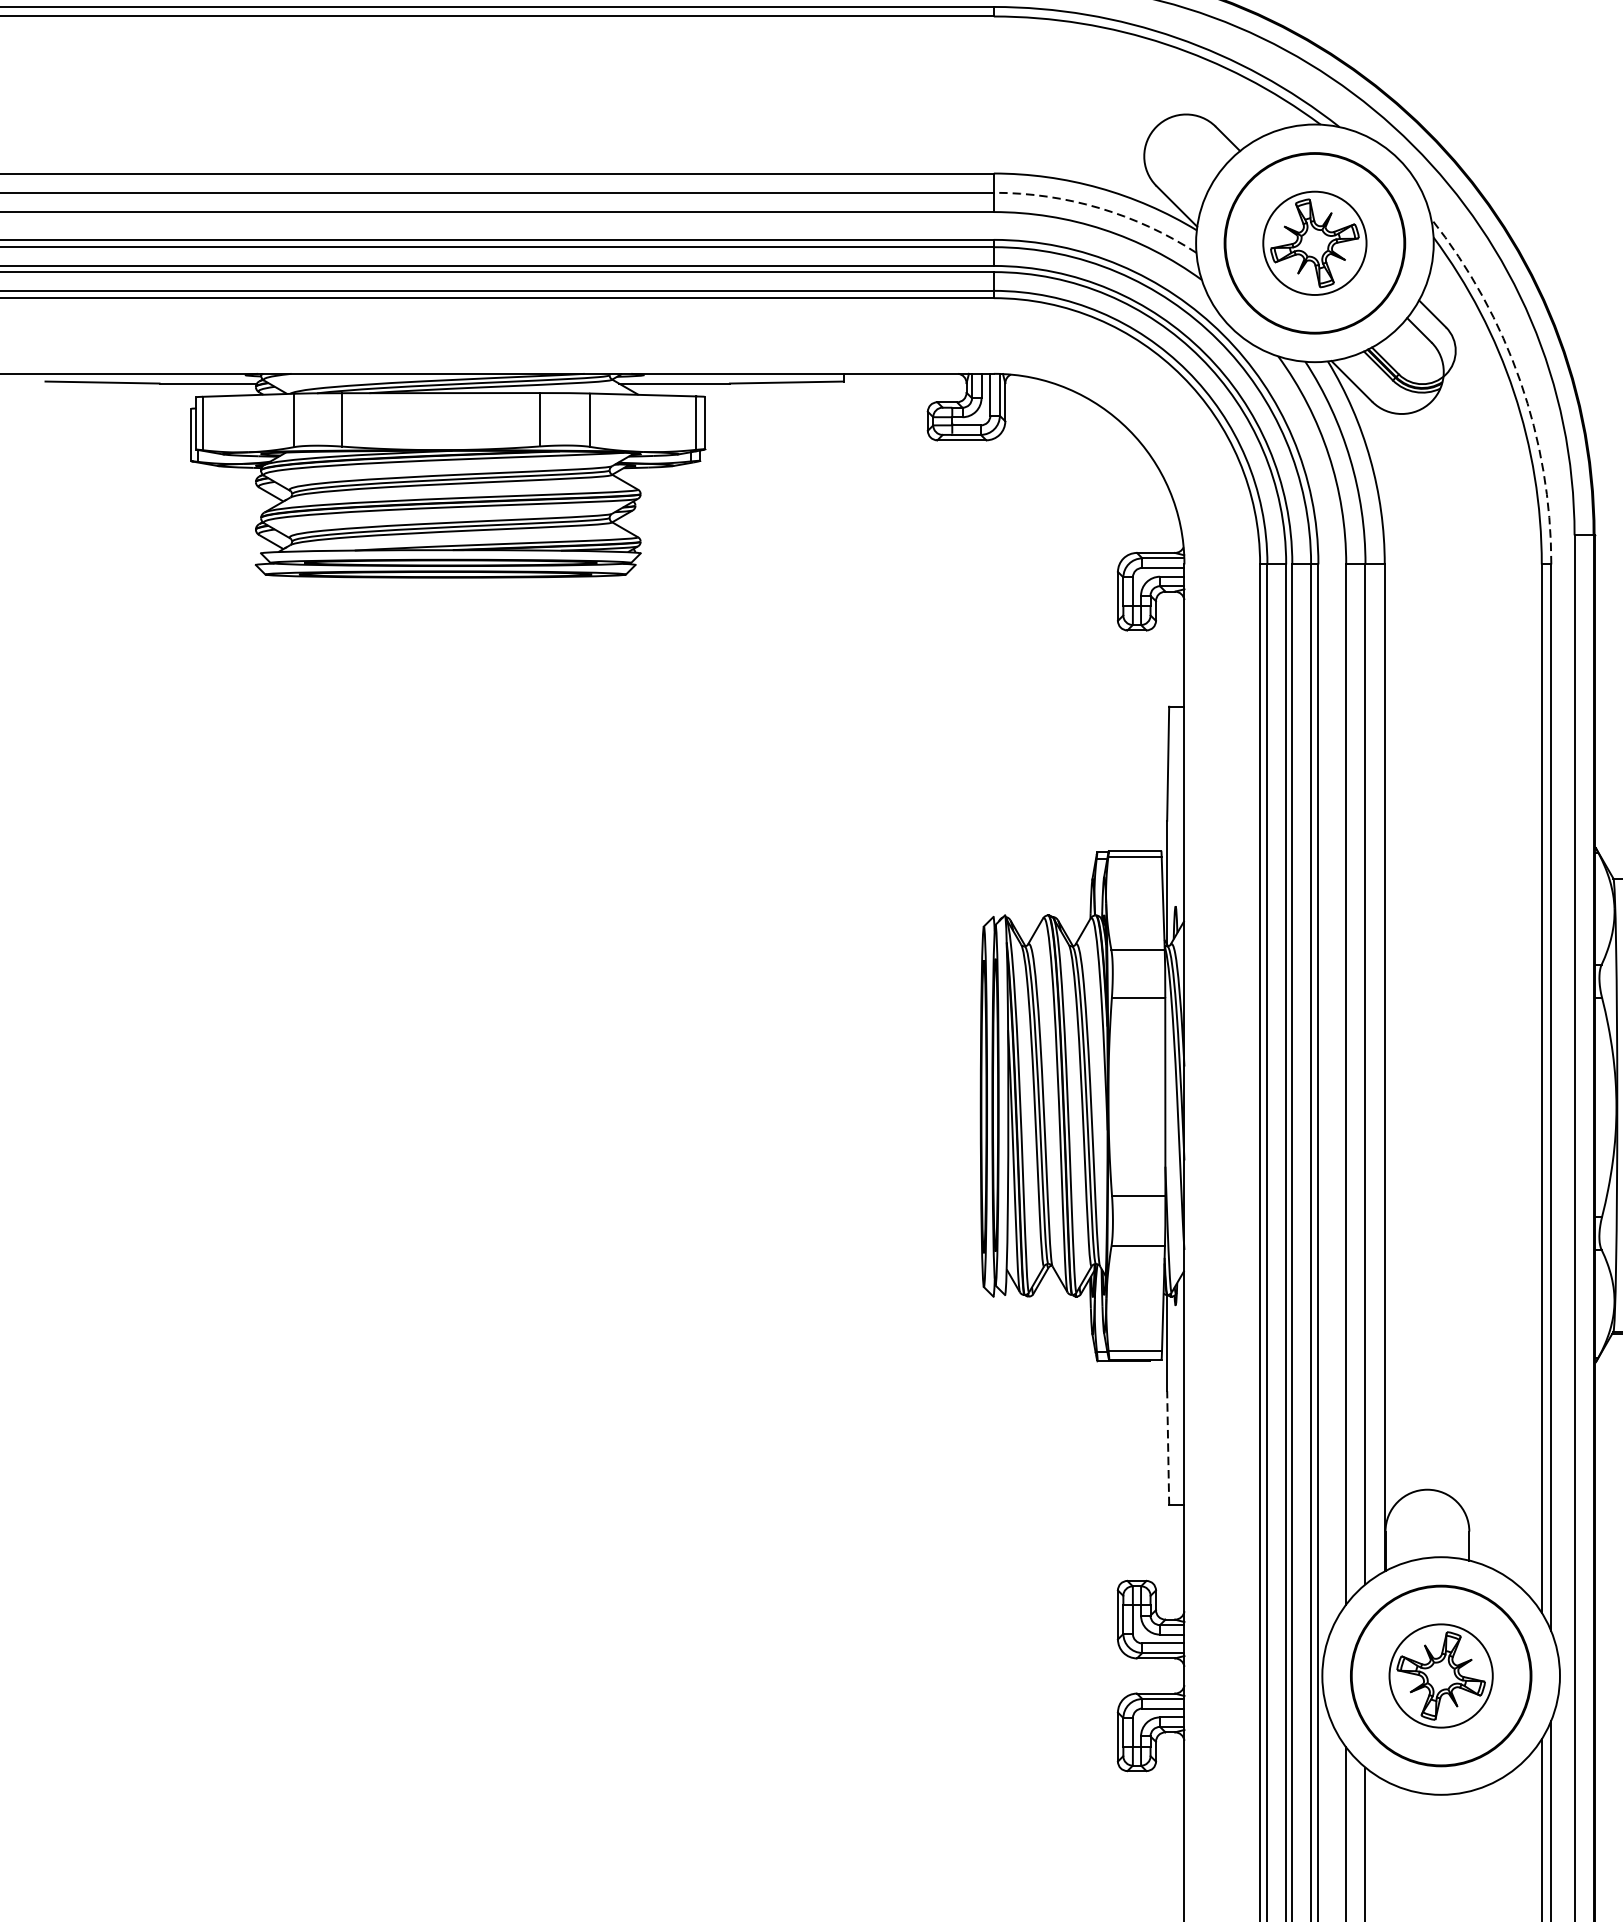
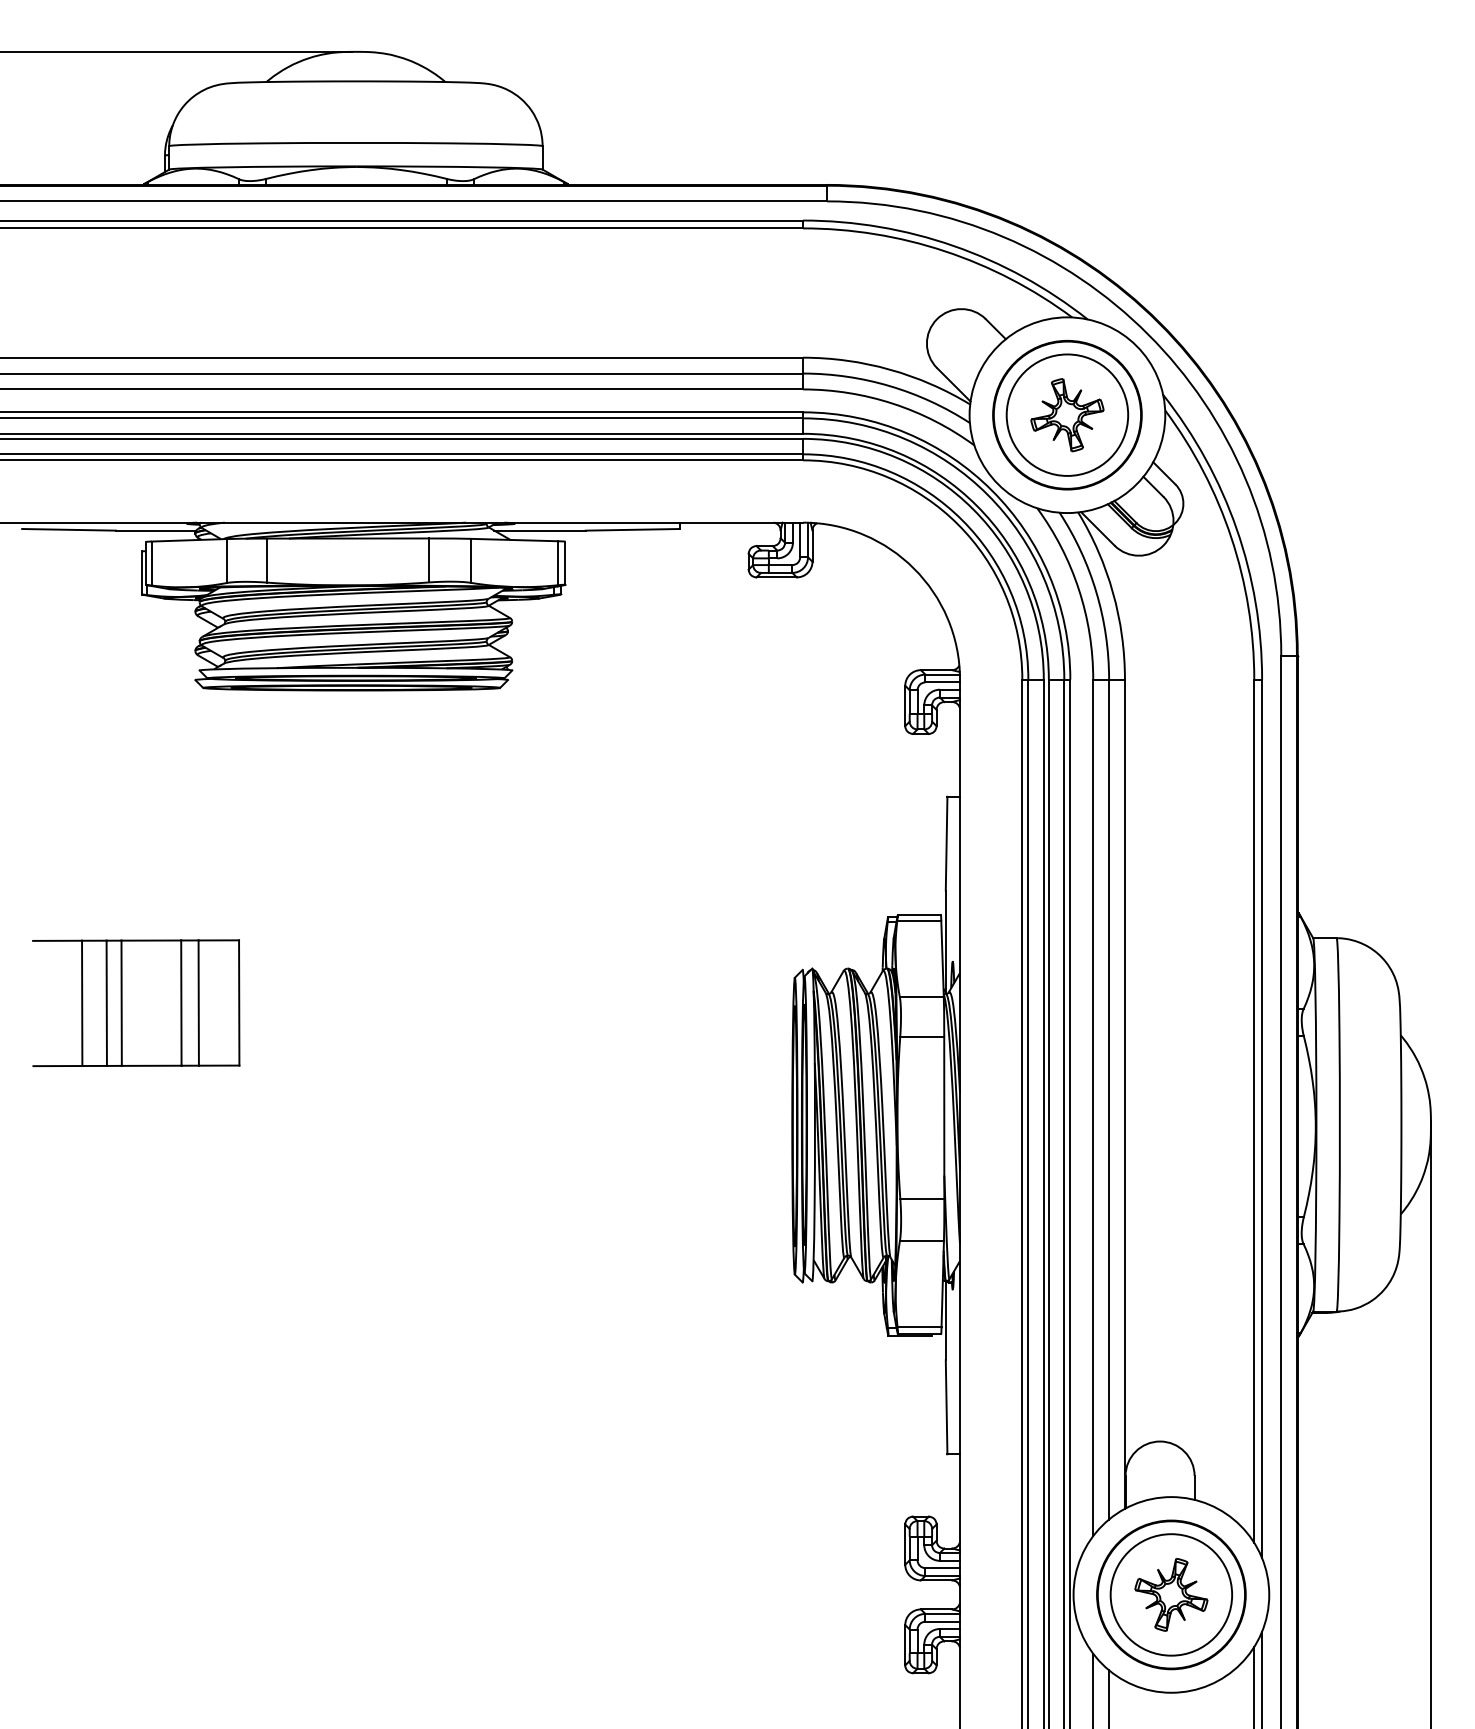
arc: (1100, 208) -> (890, 386), dashed -> solid
circle: (1314, 242) -> (1067, 414), size x1.43
arc: (1520, 380) -> (1236, 528), dashed -> solid
part: (184, 956) -> (136, 1002), added
line: (1168, 1448) -> (946, 1407), dashed -> solid
circle: (1441, 1675) -> (1171, 1594), size x1.43

